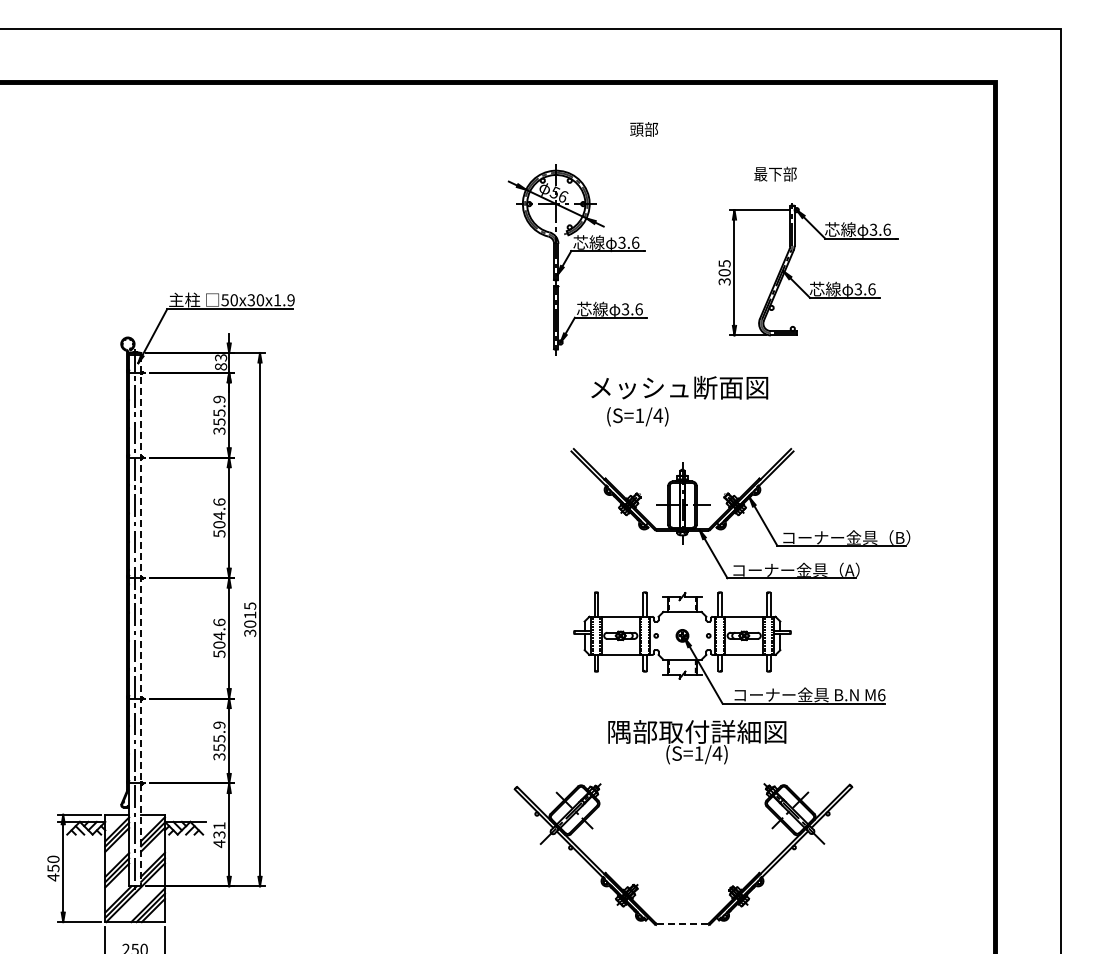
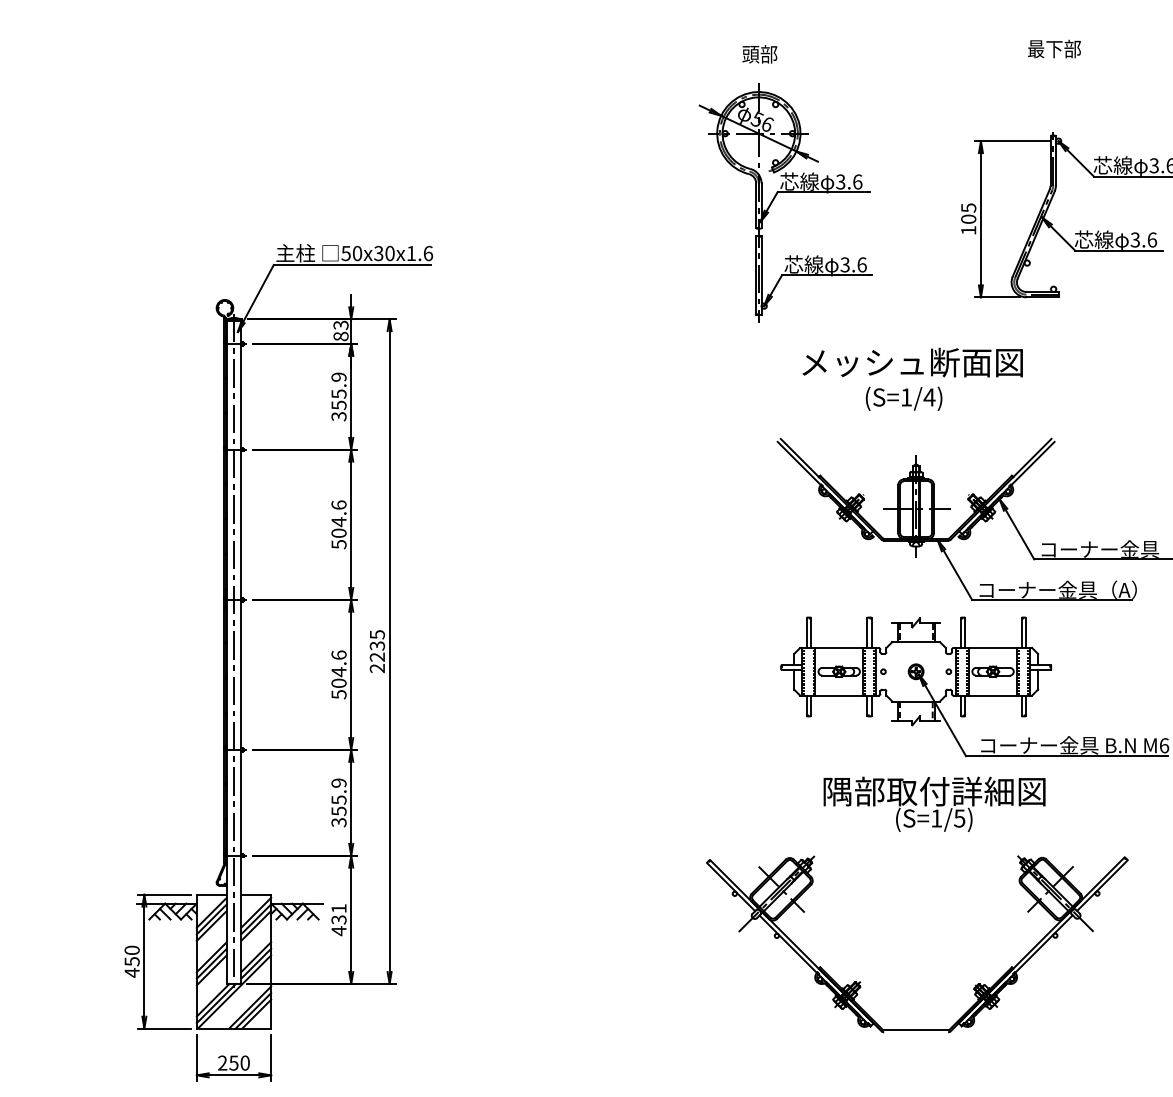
text: (643, 129) -> (759, 54), moved
text: (775, 173) -> (1054, 48), moved
text: (724, 281) -> (968, 230), 305 -> 105
text: (290, 300) -> (427, 253), 50x30x1.9 -> 50x30x1.6
text: (637, 416) -> (903, 398), moved
line: (141, 620) -> (241, 652), dashed -> solid
text: (250, 623) -> (377, 656), 3015 -> 2235
text: (717, 753) -> (959, 818), (S=1/4) -> (S=1/5)
line: (682, 923) -> (916, 1030), dashed -> solid

